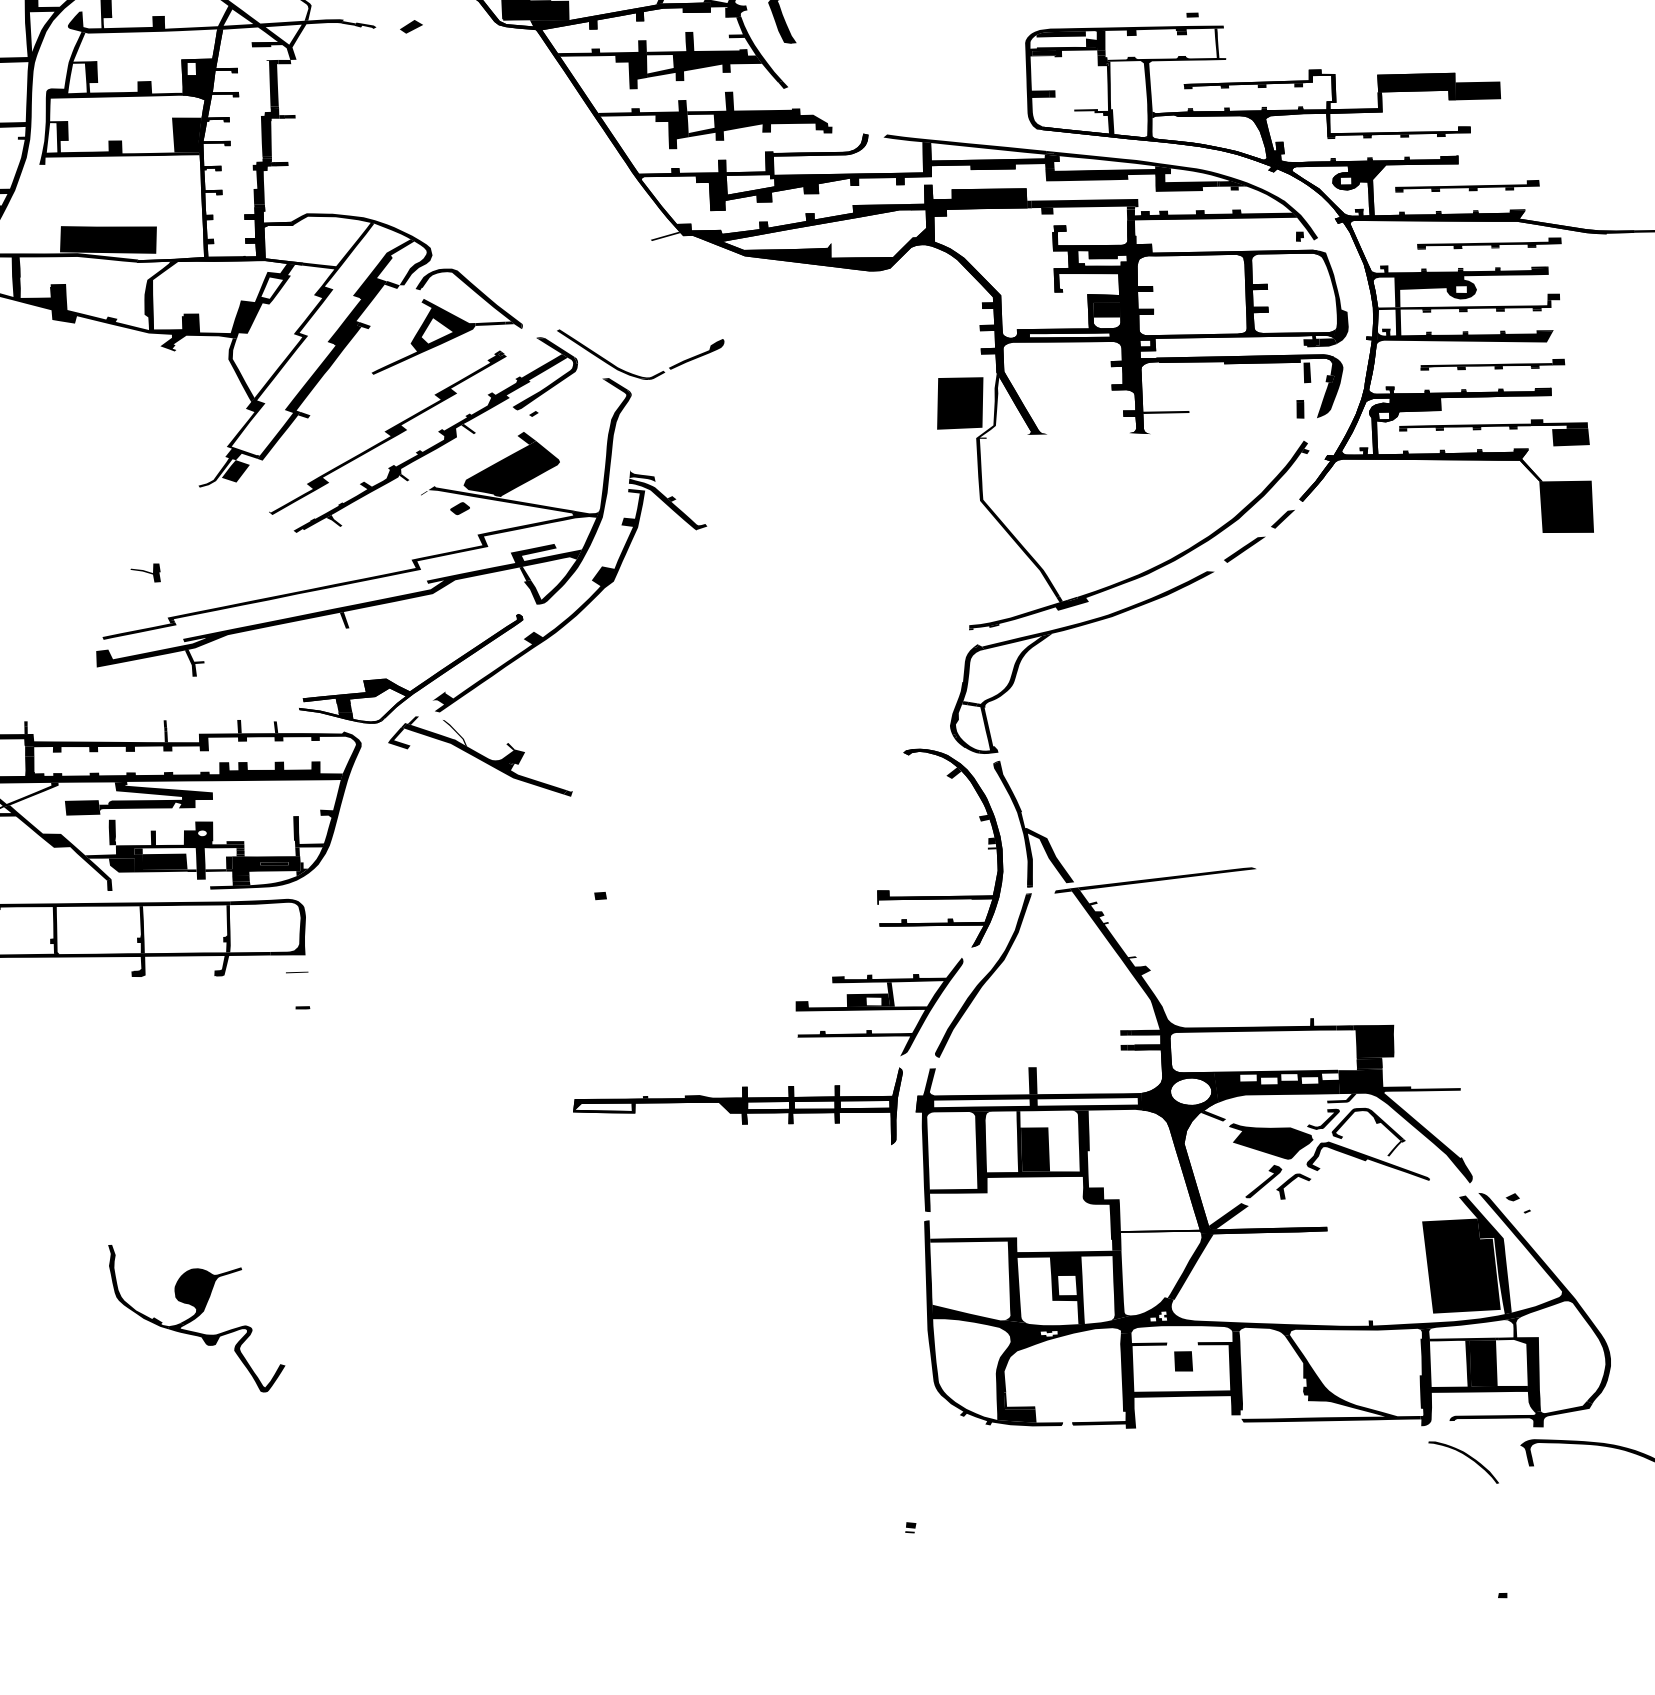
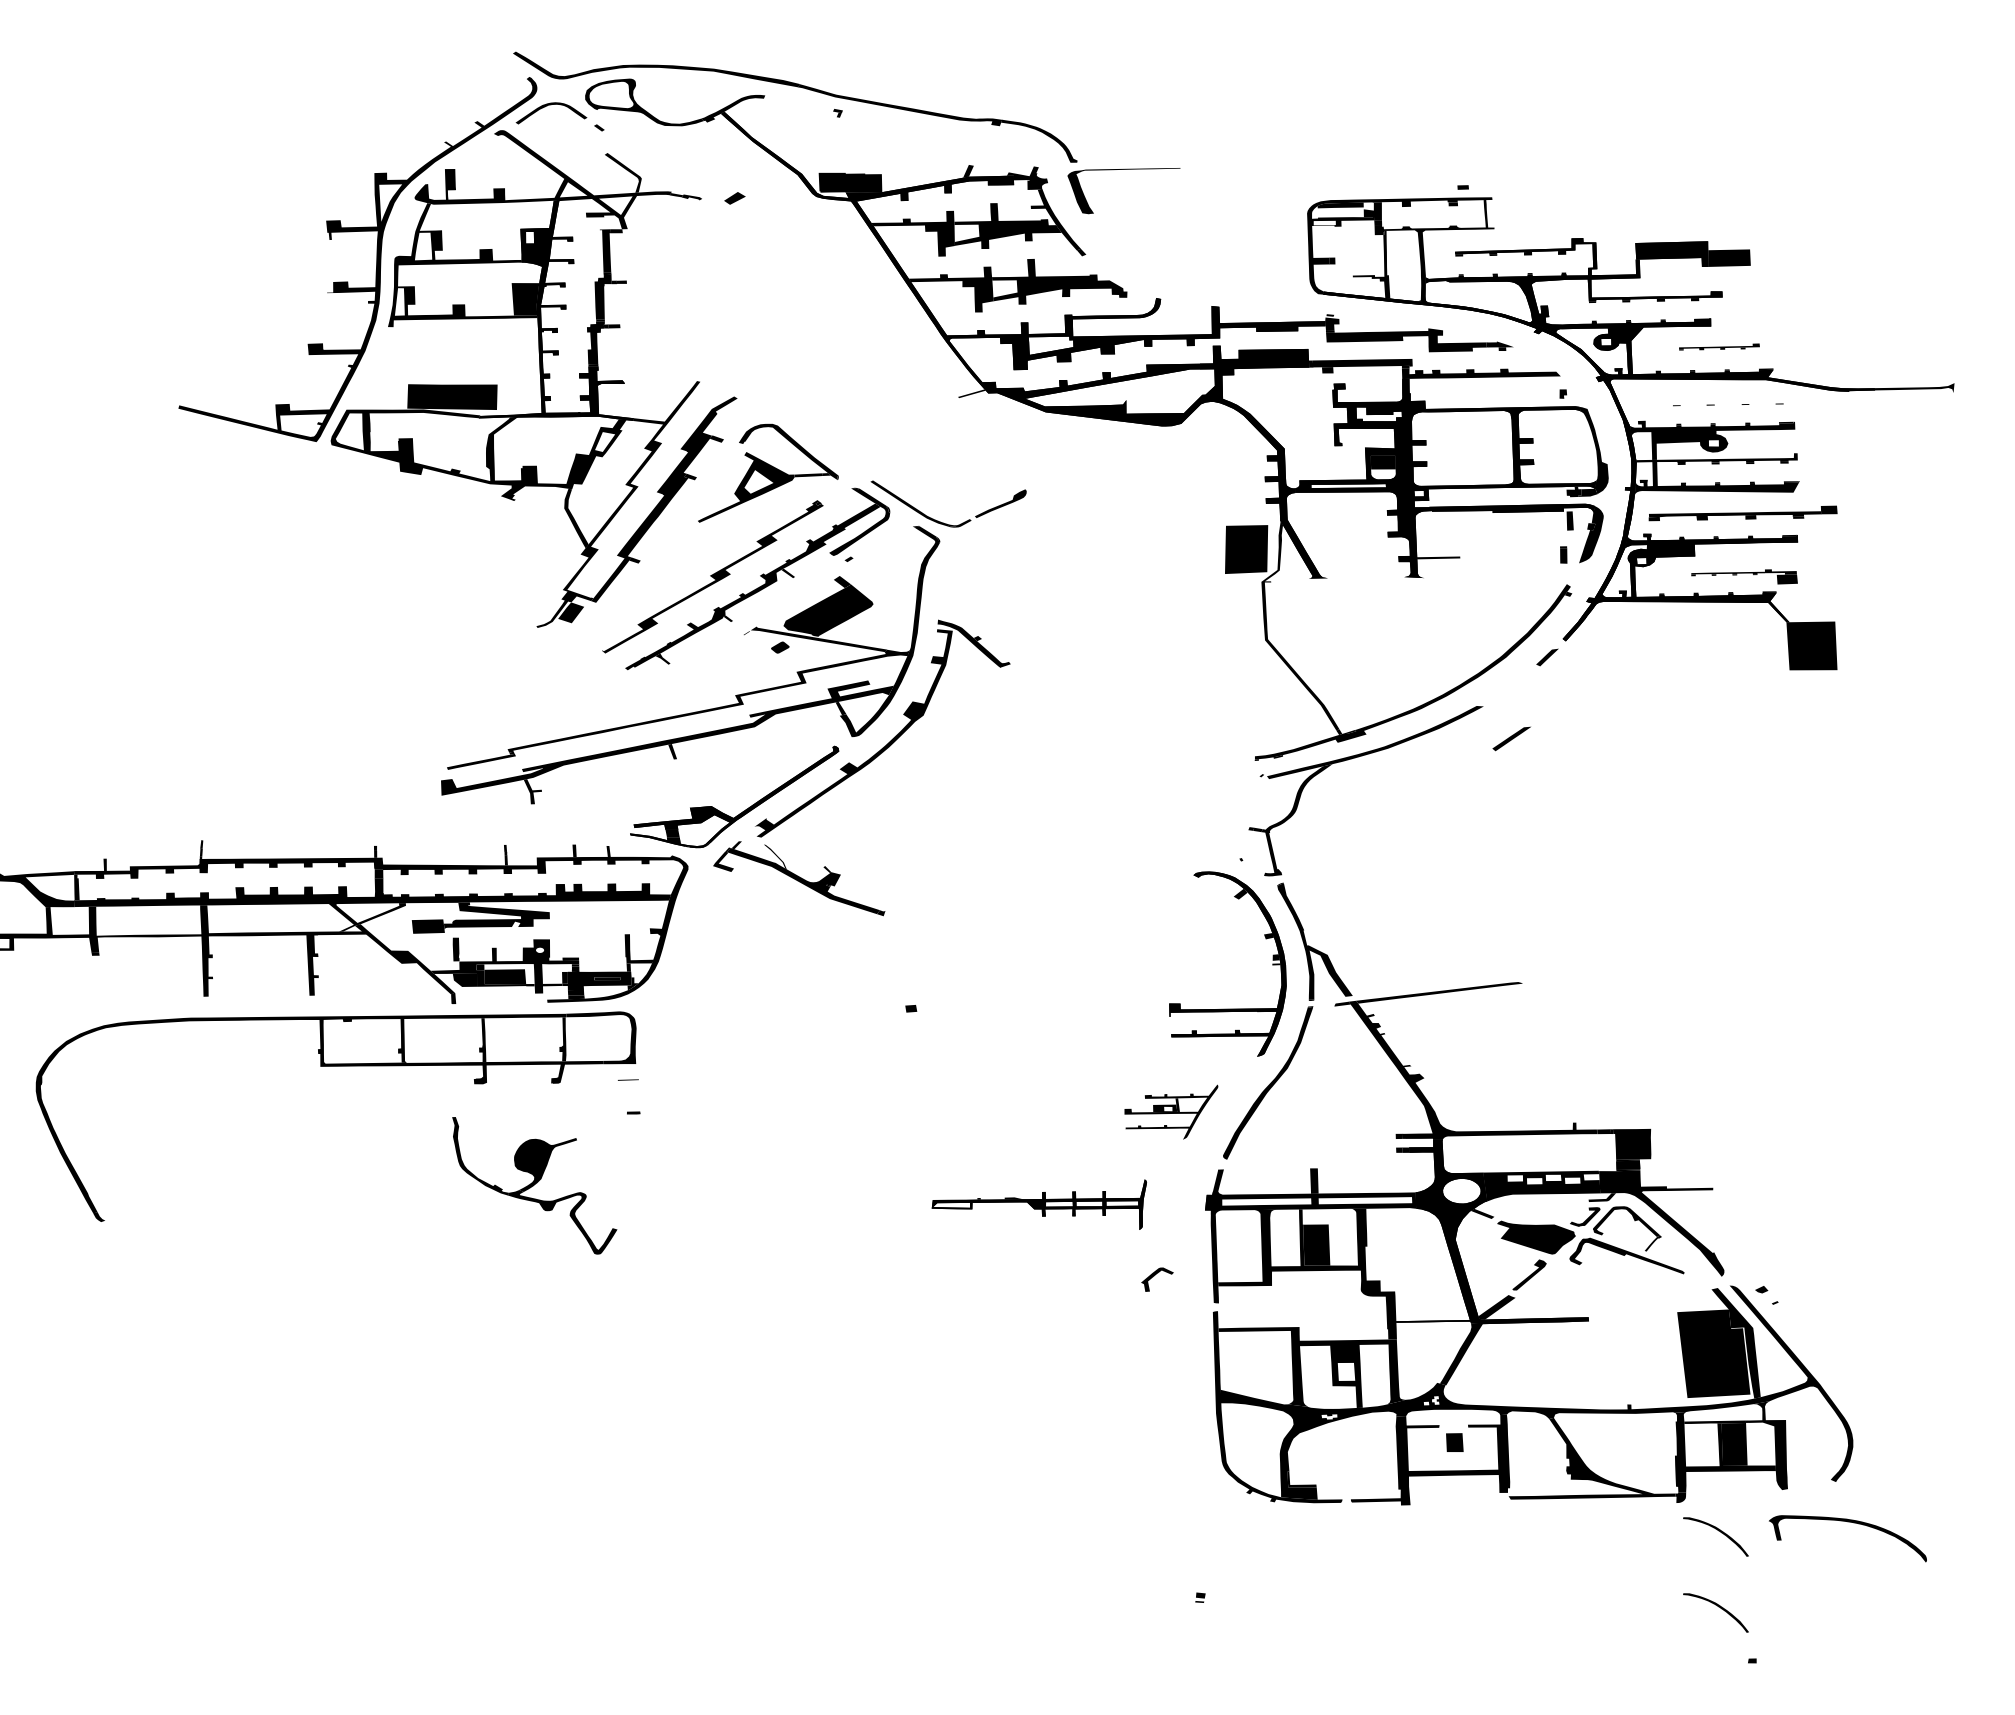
fill: (1043, 52) -> (1324, 222), removed
part: (1467, 185) -> (1719, 346), size x0.6
fill: (1100, 186) -> (1377, 347), removed
fill: (1488, 242) -> (1739, 399), removed
fill: (361, 248) -> (688, 405), removed
fill: (1553, 297) -> (1799, 450), removed
part: (1492, 364) -> (1742, 513), size x1.4
part: (1494, 432) -> (1744, 576), size x0.6
fill: (642, 475) -> (950, 616), removed
part: (1244, 549) -> (1511, 738), moved
part: (146, 572) -> (487, 707), removed
fill: (966, 698) -> (1252, 824), removed
part: (879, 1006) -> (1171, 1111), size x0.6
part: (738, 1105) -> (1039, 1204), size x0.7
part: (1293, 1186) -> (1157, 1279), moved
part: (196, 1318) -> (534, 1185), moved
fill: (1521, 1413) -> (1769, 1491), removed
part: (1463, 1543) -> (1715, 1612), added

